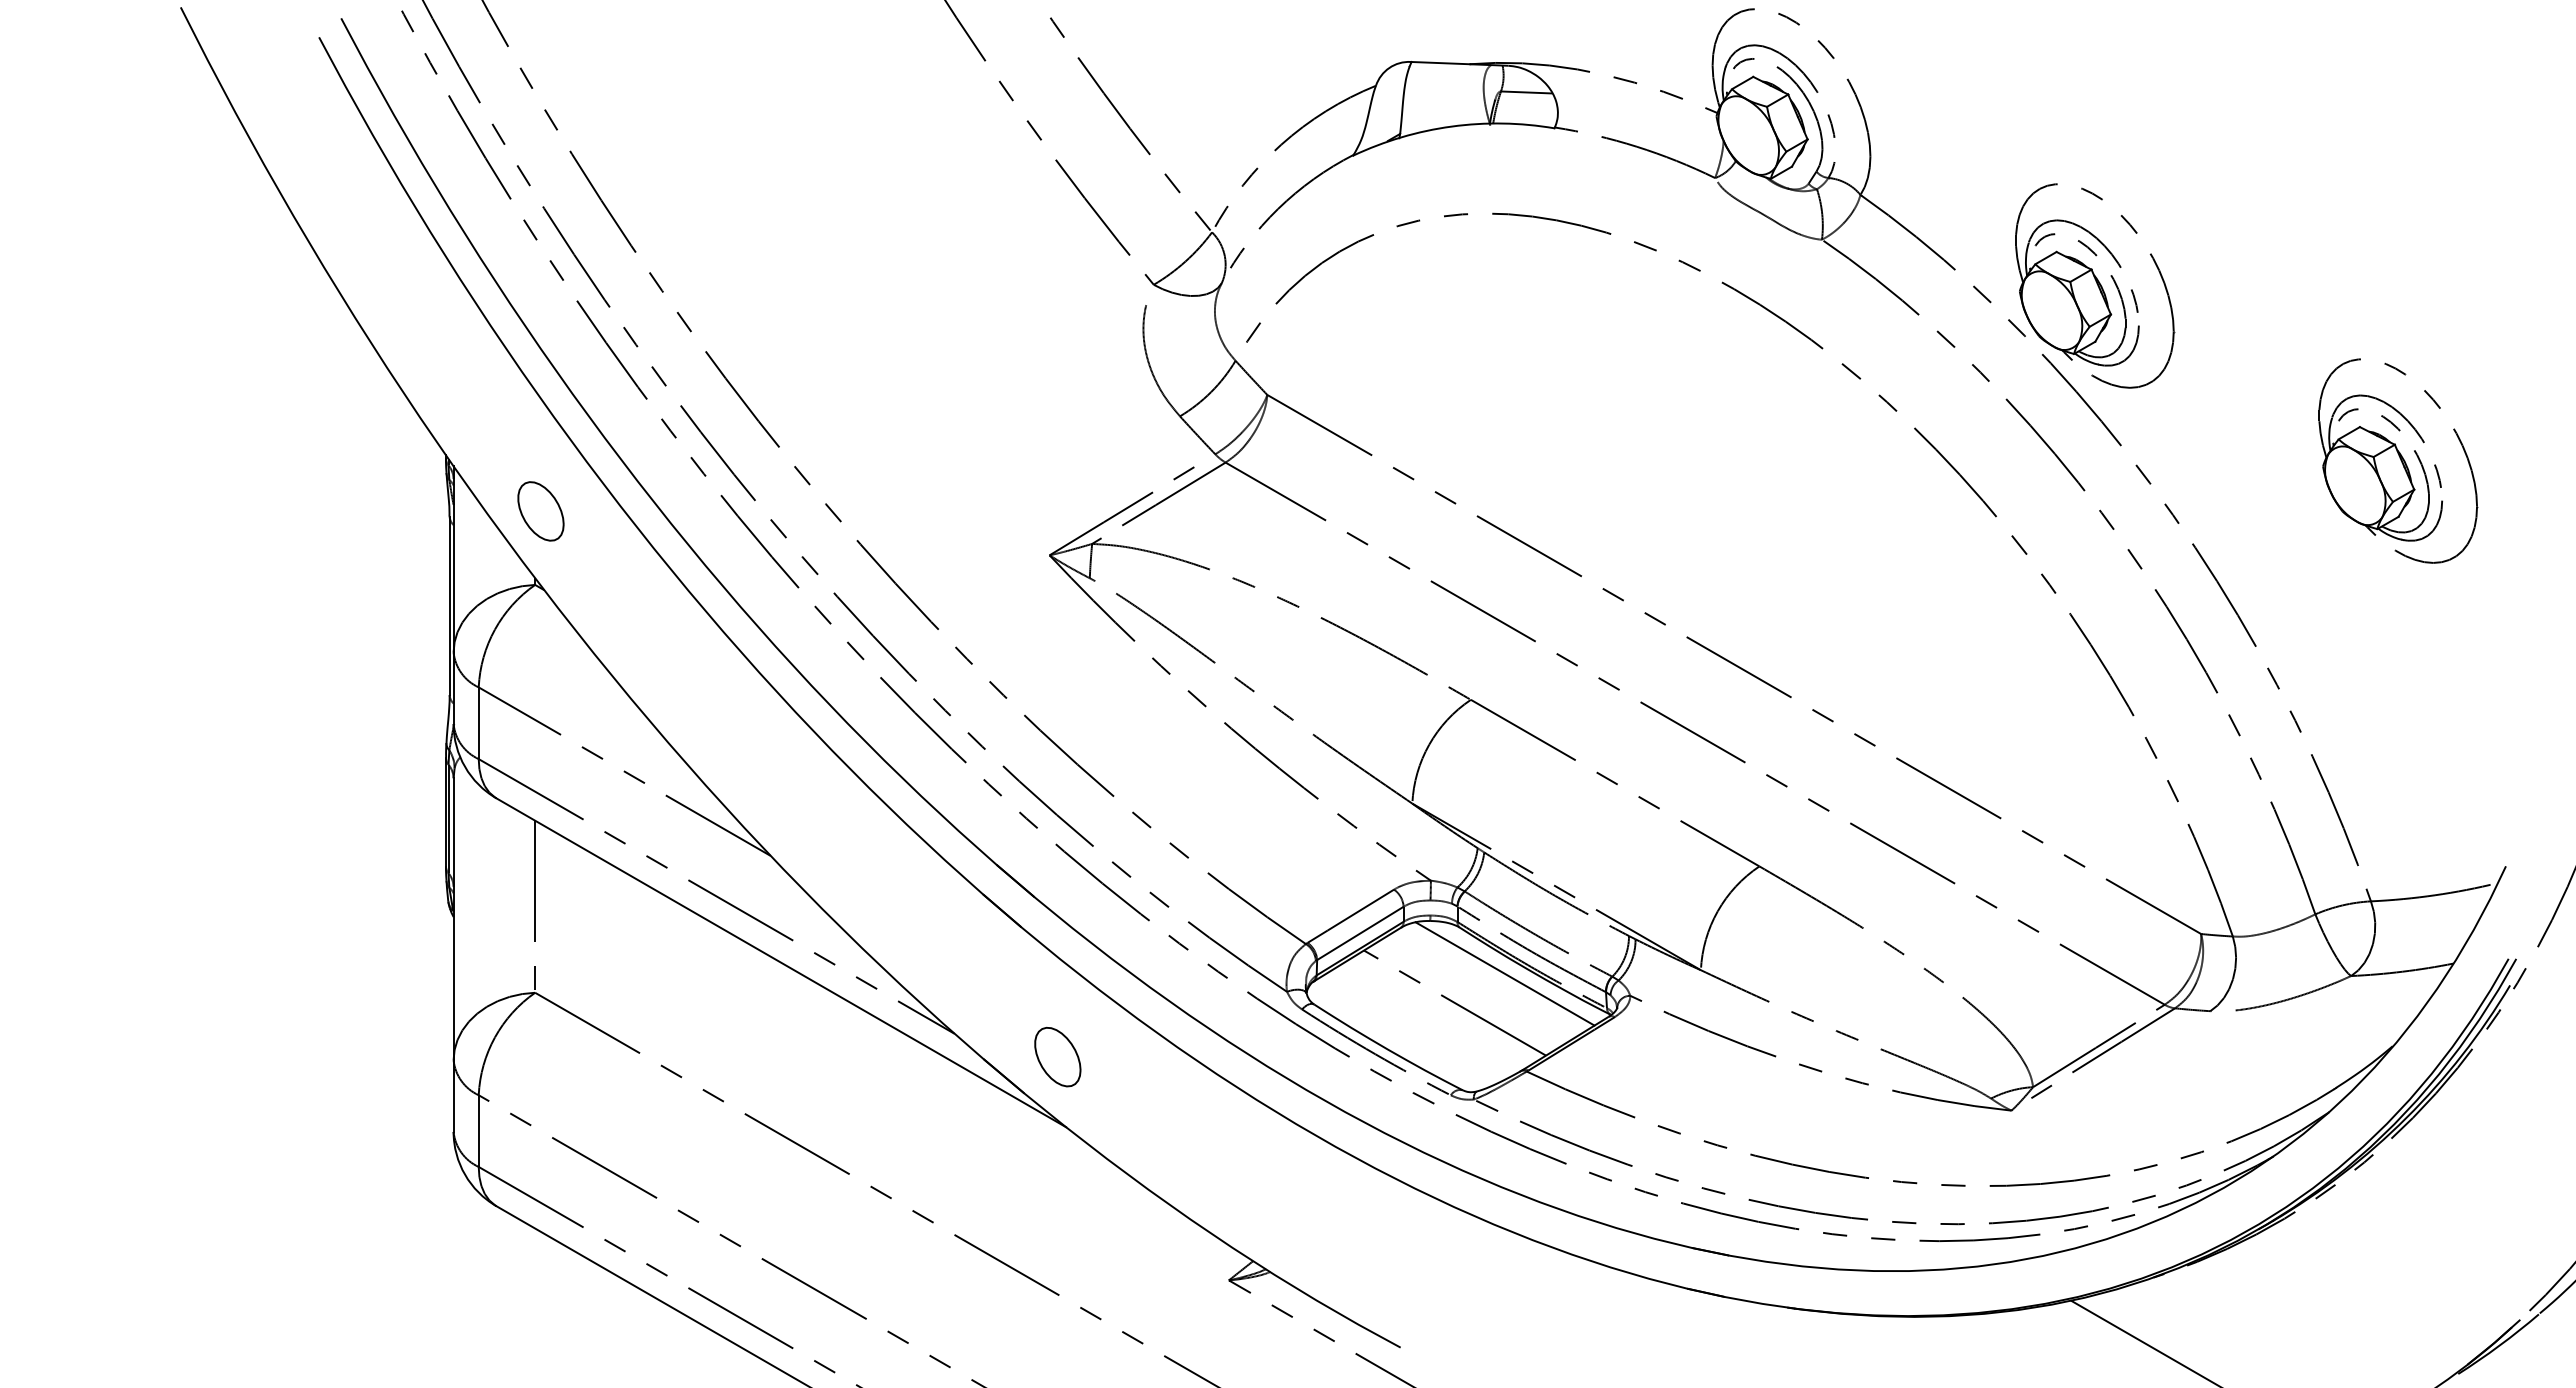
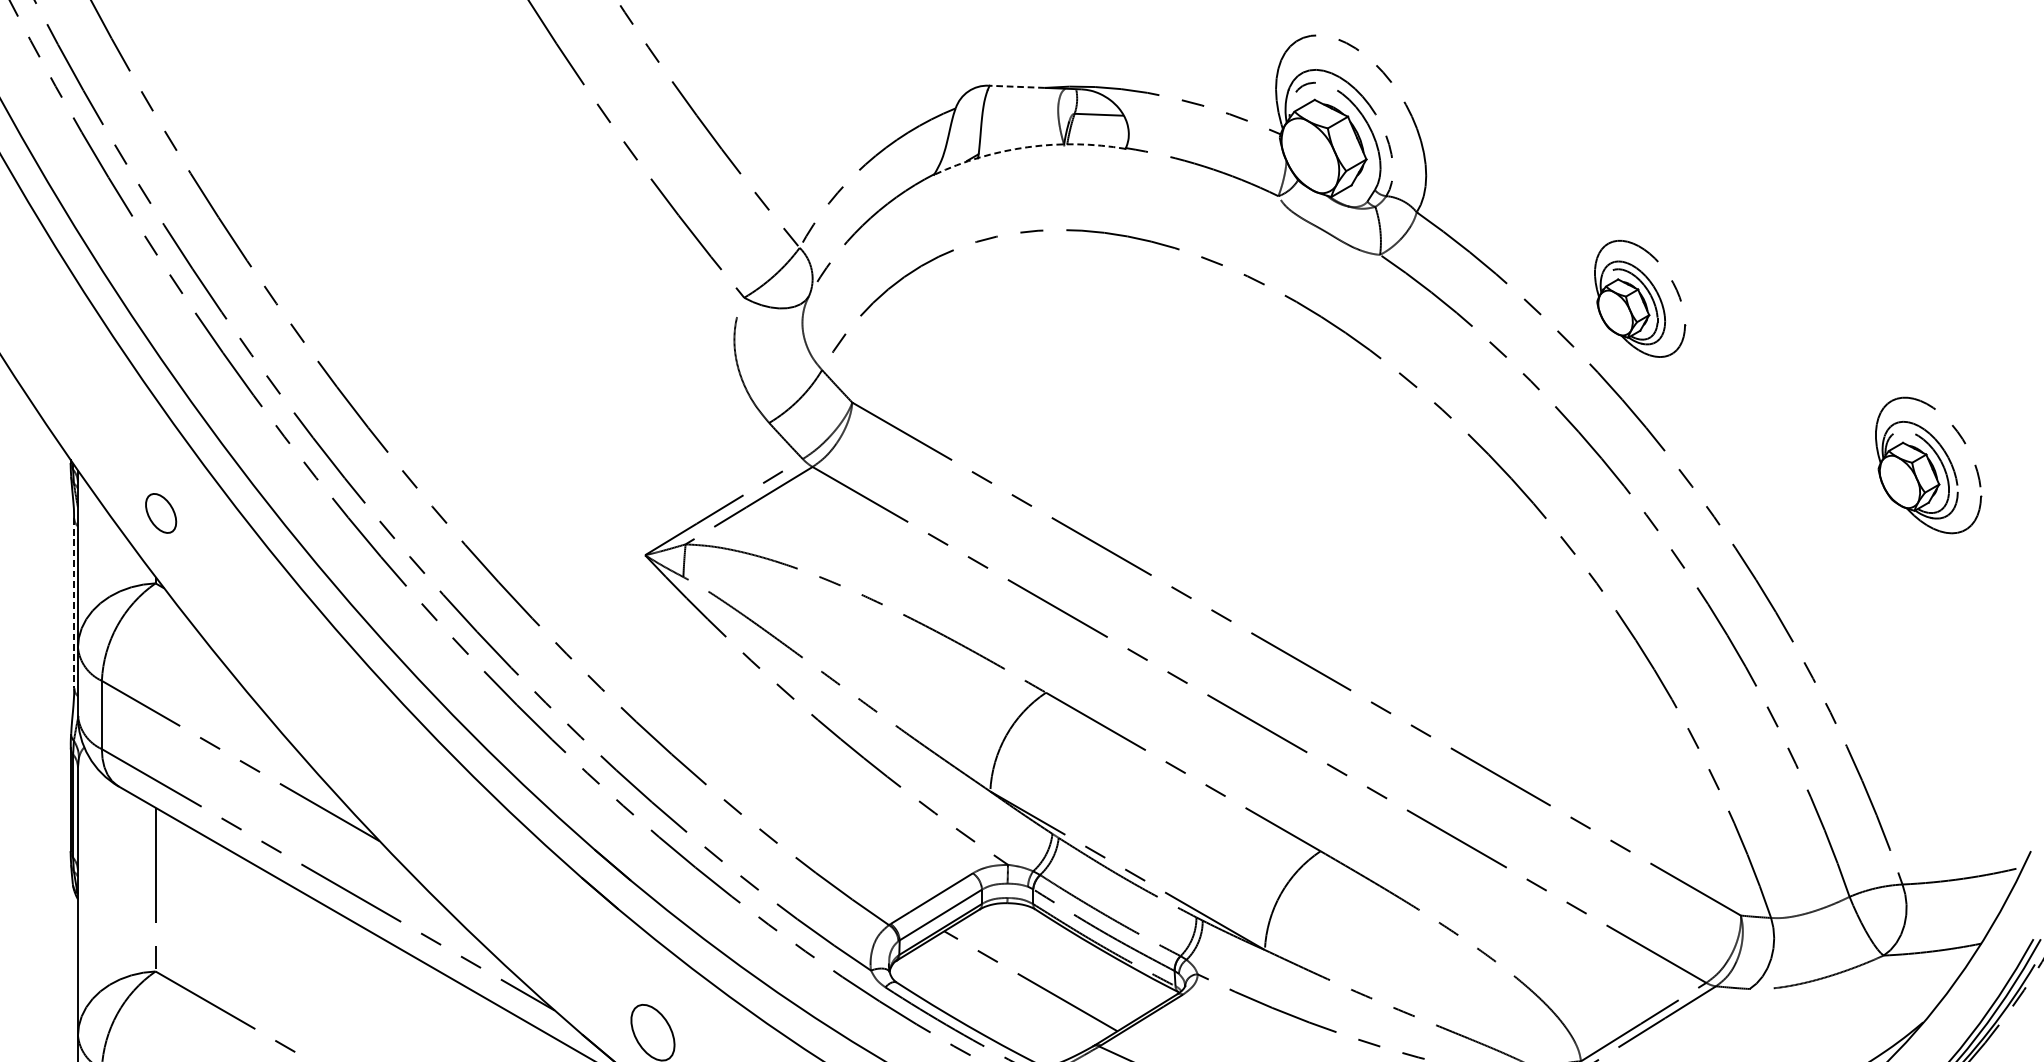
line: (1439, 63) -> (1016, 87), solid -> dashed
arc: (1451, 126) -> (1027, 147), solid -> dashed
part: (2095, 285) -> (1640, 298), size x0.6
part: (2398, 460) -> (1928, 464), size x0.7
part: (540, 511) -> (160, 513), size x0.7
line: (449, 606) -> (74, 603), solid -> dashed
line: (1504, 973) -> (1078, 953), removed

